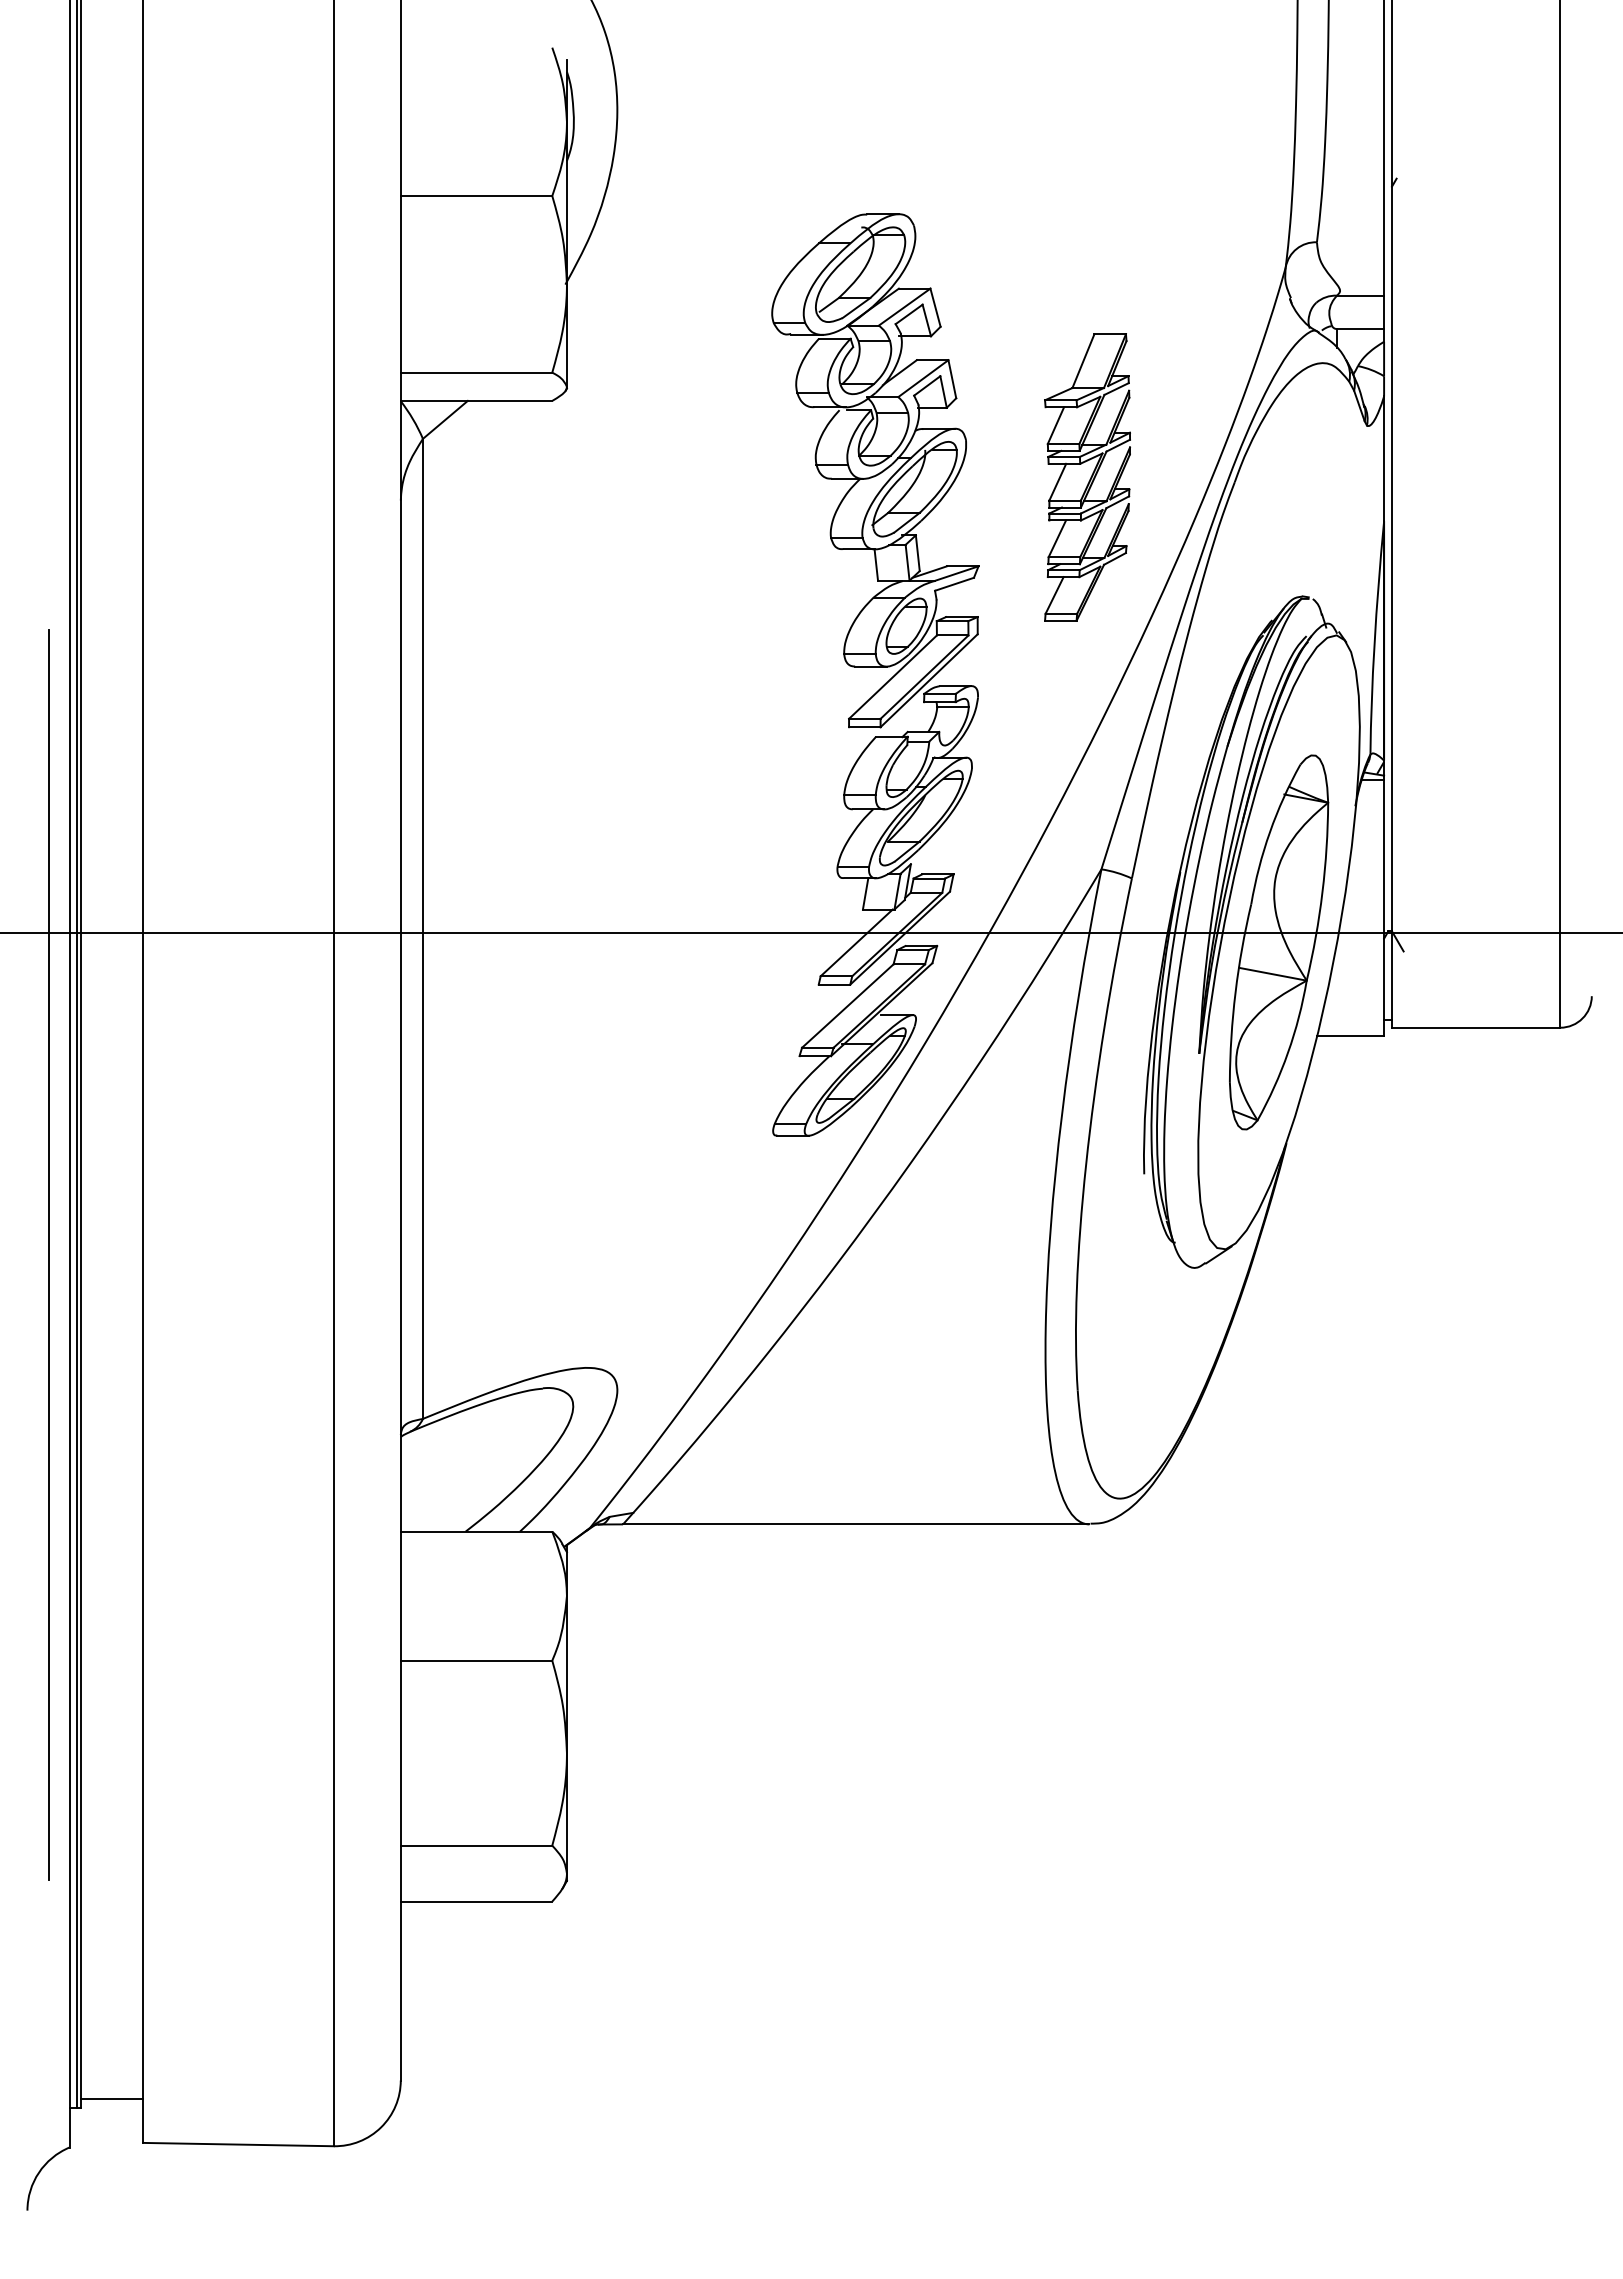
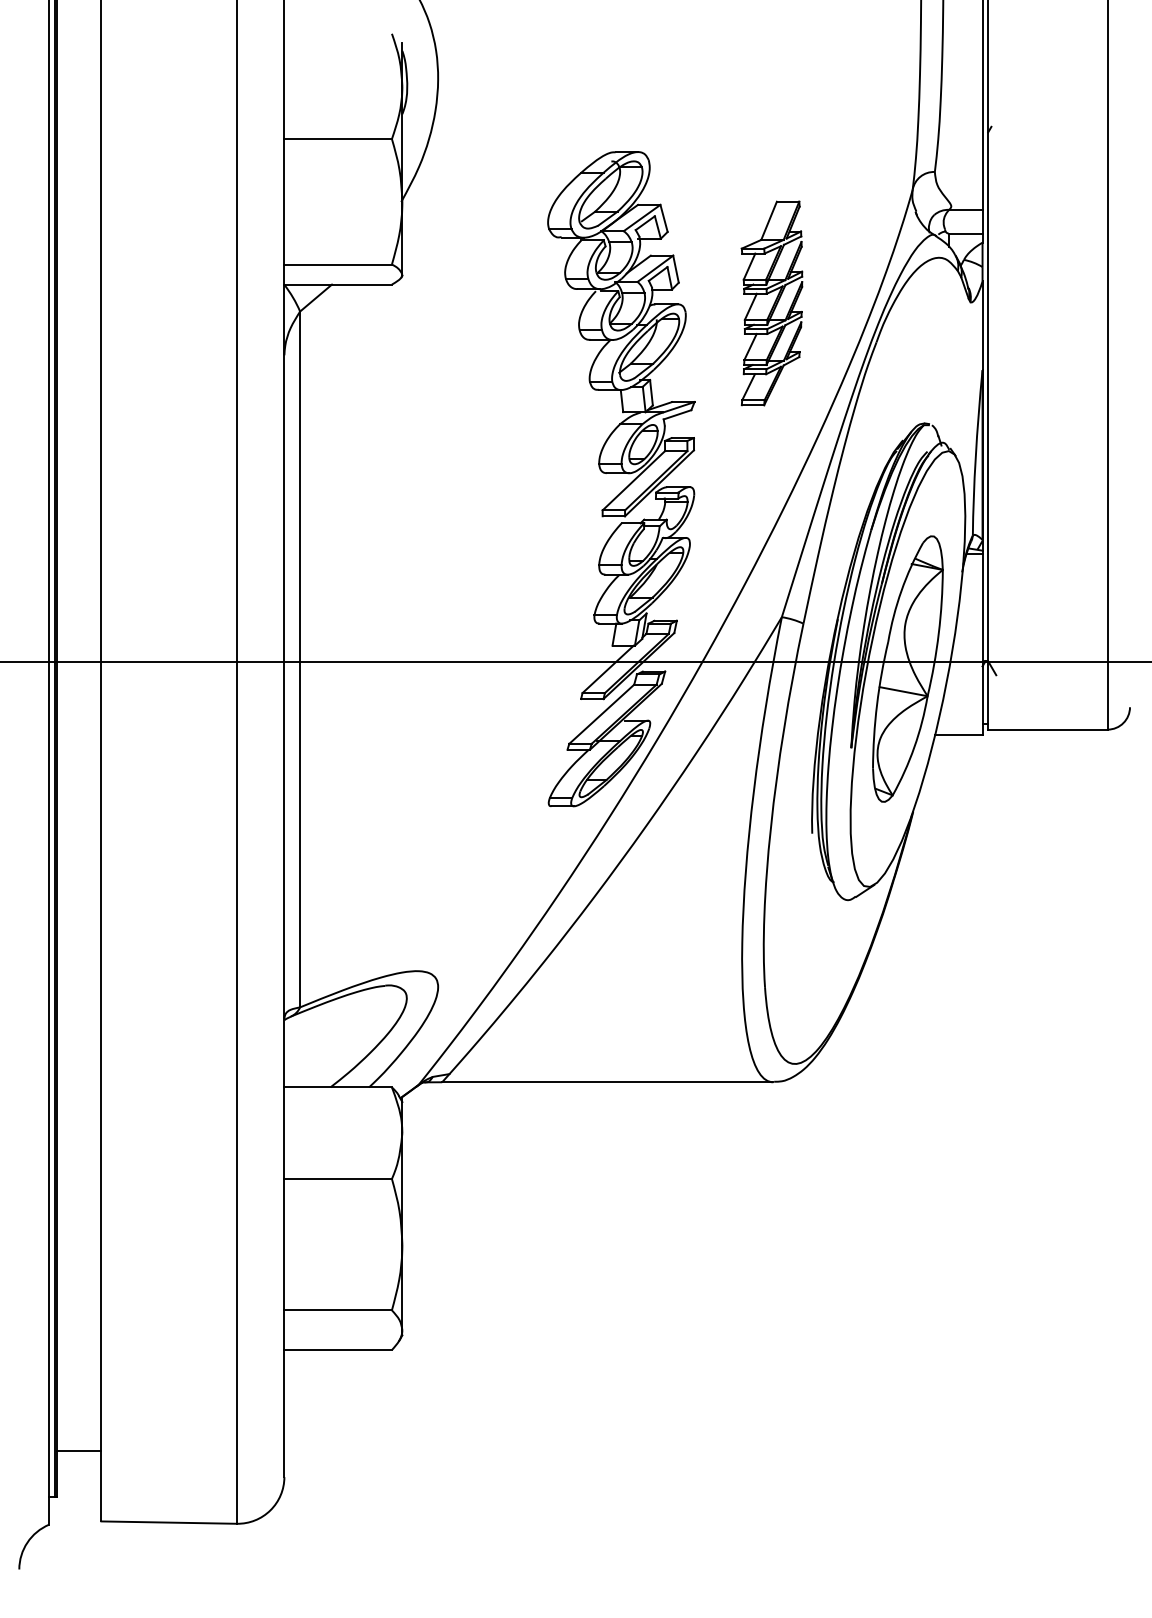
part: (1087, 477) -> (771, 303), moved
line: (48, 1254) -> (34, 890), removed
line: (111, 2098) -> (79, 1450), moved

